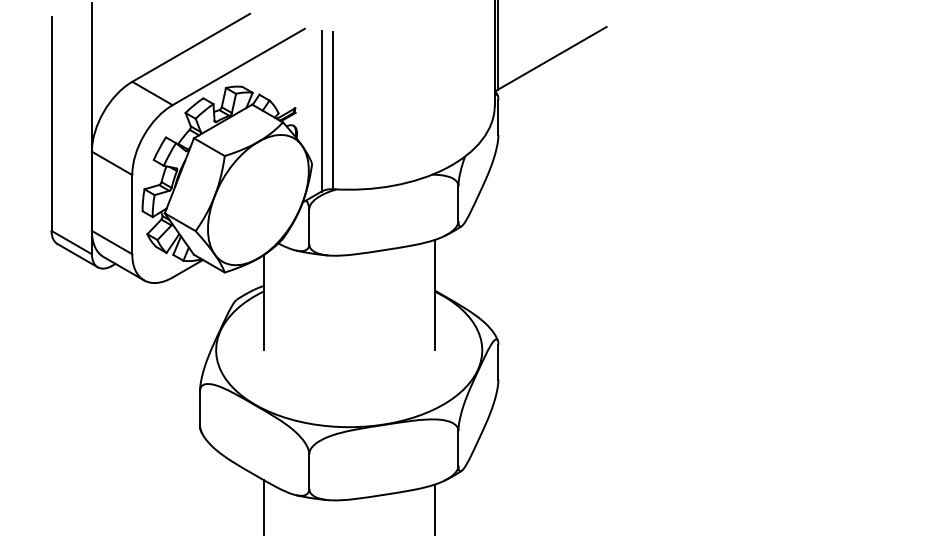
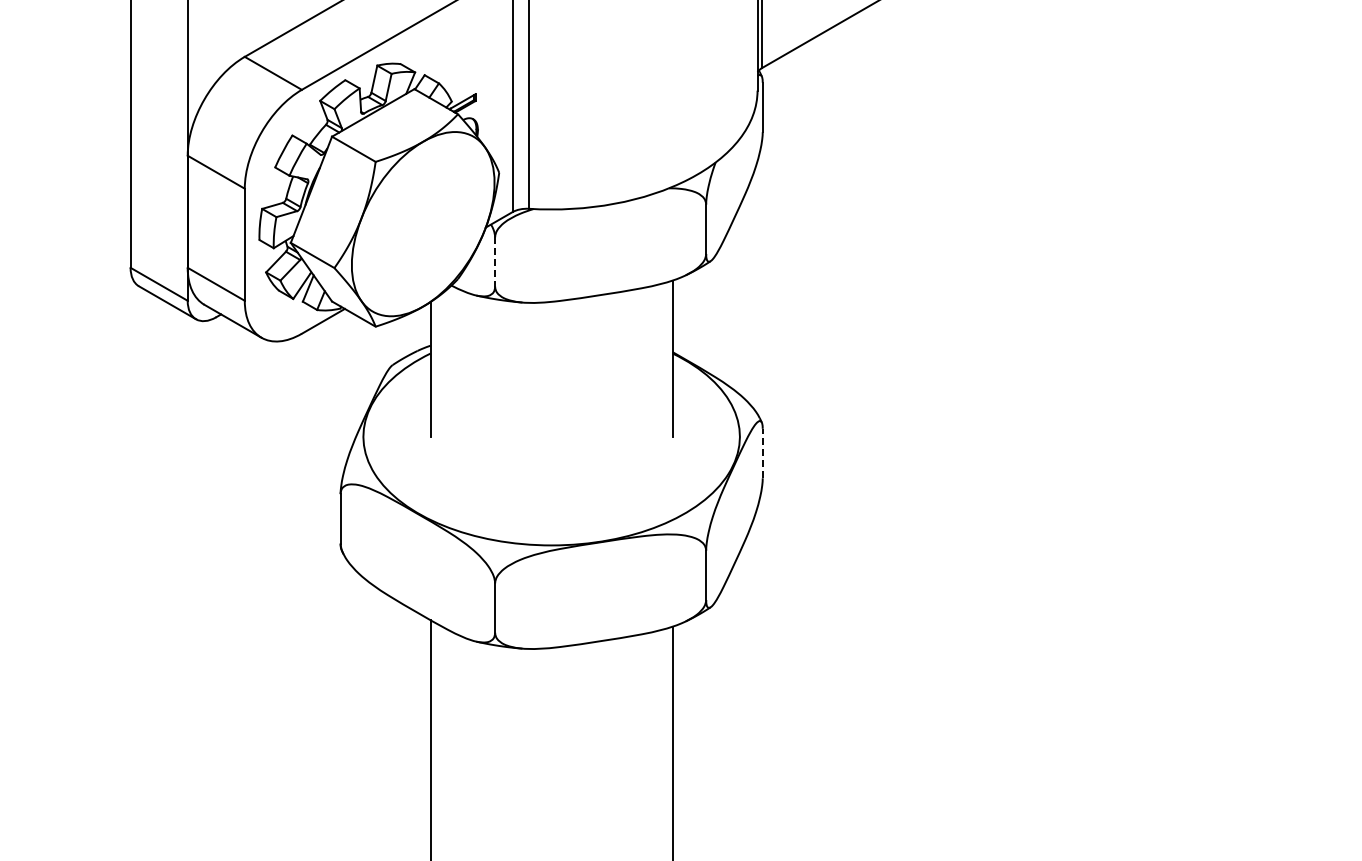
line: (309, 226) -> (495, 261), solid -> dashed
line: (498, 362) -> (762, 453), solid -> dashed

